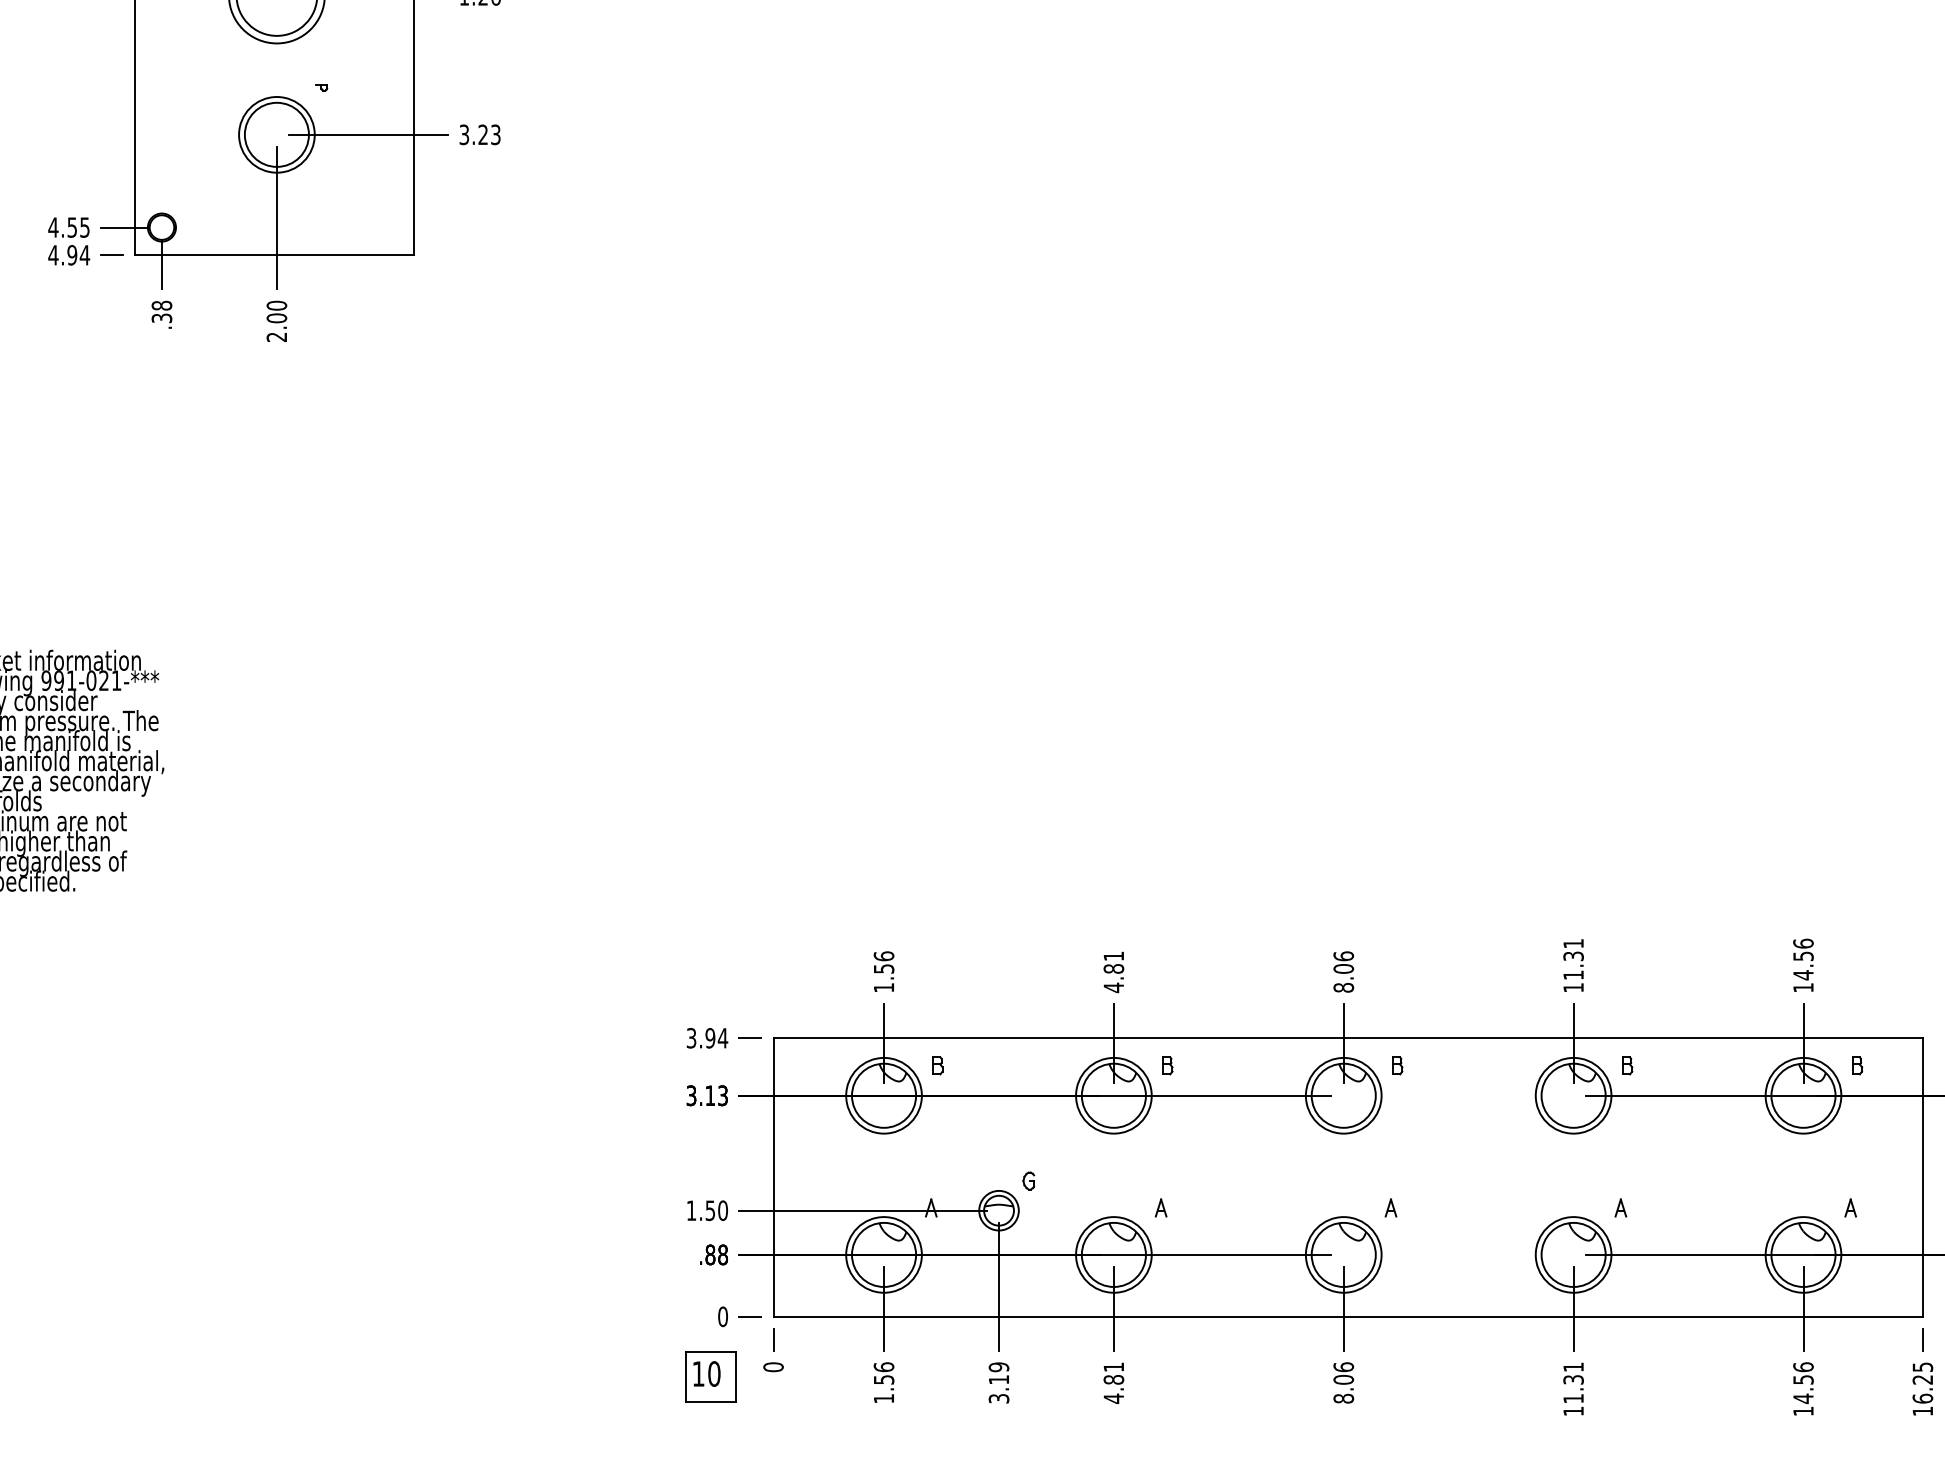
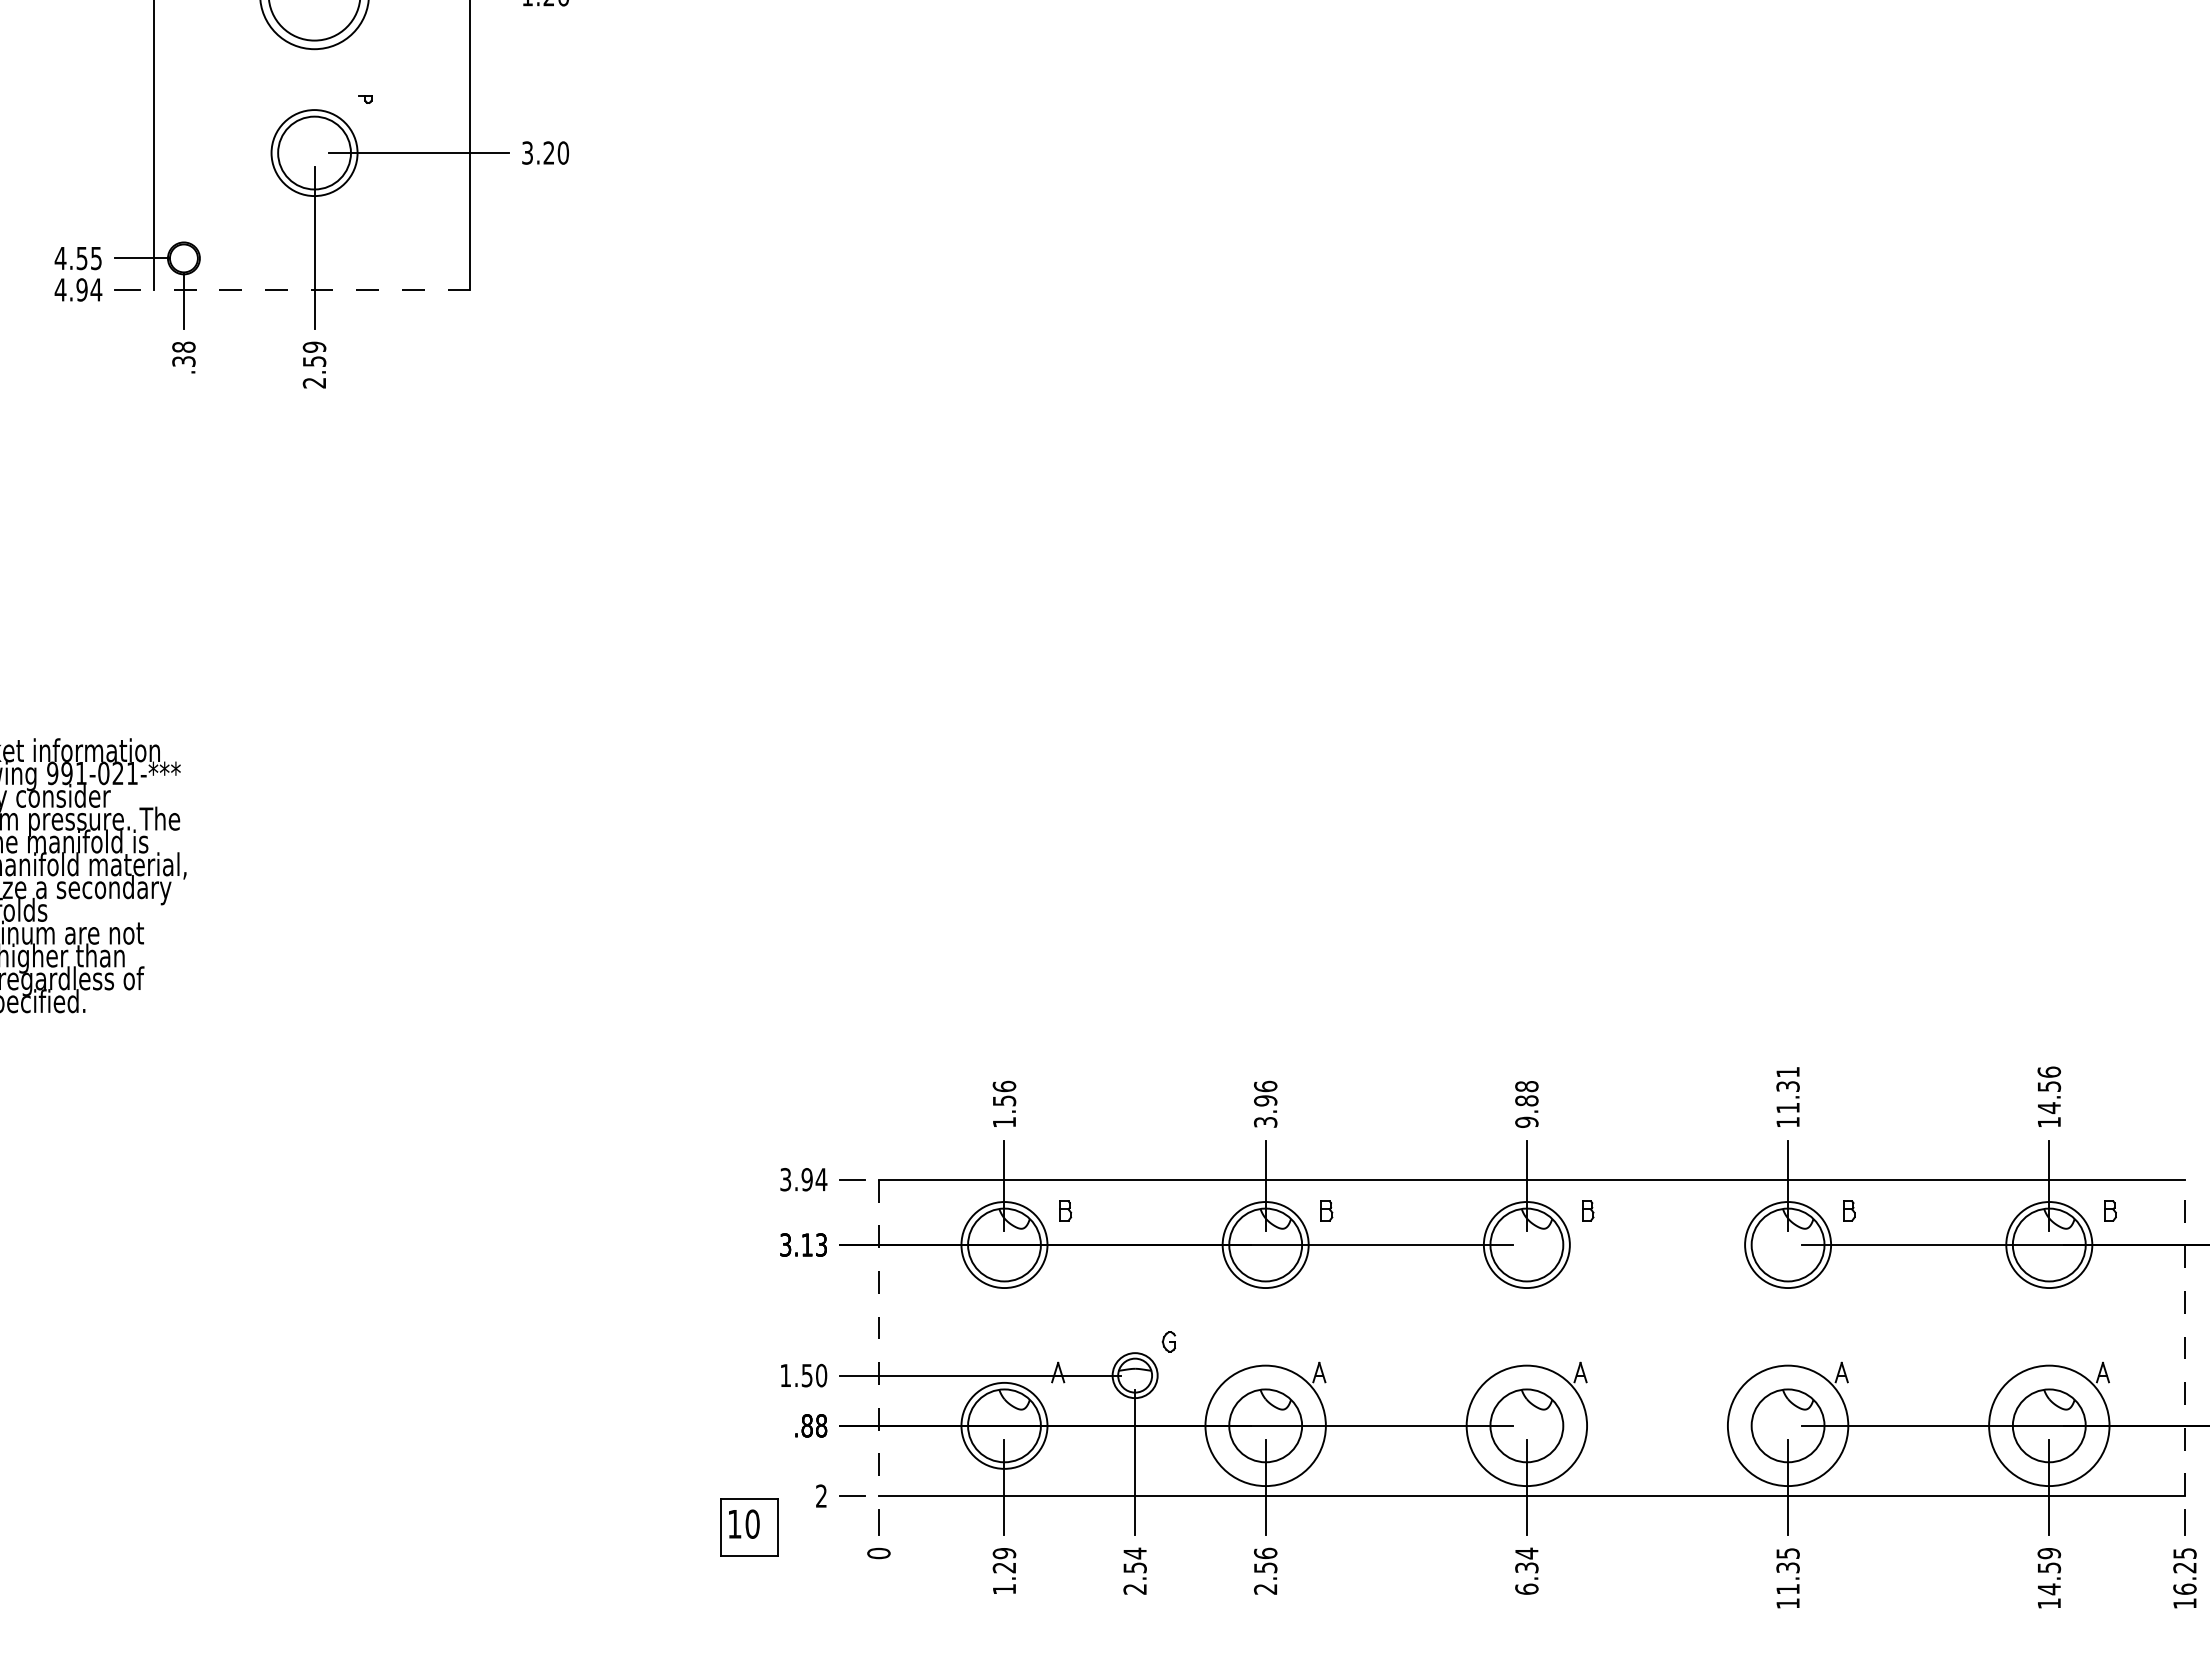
text: (495, 134) -> (563, 152), 3.23 -> 3.20
line: (274, 254) -> (311, 289), solid -> dashed
text: (276, 312) -> (314, 354), 2.00 -> 2.59
text: (1343, 971) -> (1526, 1103), 8.06 -> 9.88
text: (1113, 972) -> (1265, 1104), 4.81 -> 3.96
line: (1922, 1177) -> (2184, 1337), solid -> dashed
line: (773, 1178) -> (878, 1338), solid -> dashed
circle: (1113, 1254) -> (1265, 1425), size x1.4
circle: (1343, 1254) -> (1526, 1425), size x1.4
circle: (1573, 1254) -> (1788, 1425), size x1.4
circle: (1803, 1254) -> (2049, 1425), size x1.4
text: (723, 1316) -> (821, 1495), 0 -> 2
text: (1573, 1367) -> (1787, 1553), 11.31 -> 11.35
text: (1803, 1367) -> (2049, 1553), 14.56 -> 14.59
text: (884, 1373) -> (1004, 1560), 1.56 -> 1.29
part: (711, 1376) -> (749, 1527), moved
text: (998, 1382) -> (1134, 1570), 3.19 -> 2.54
text: (1343, 1382) -> (1526, 1570), 8.06 -> 6.34
text: (1113, 1383) -> (1265, 1571), 4.81 -> 2.56

